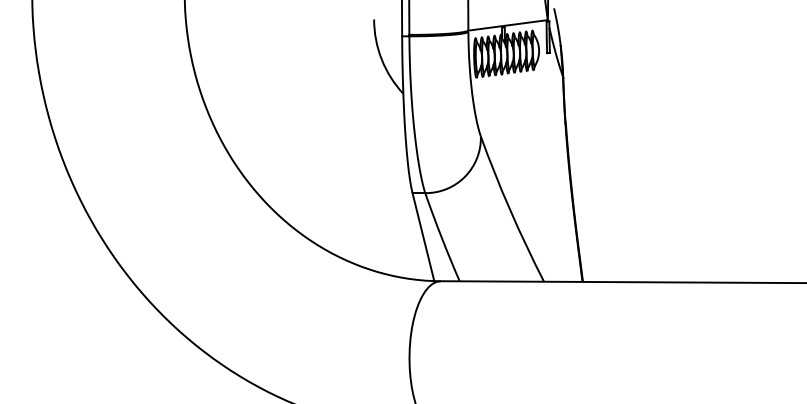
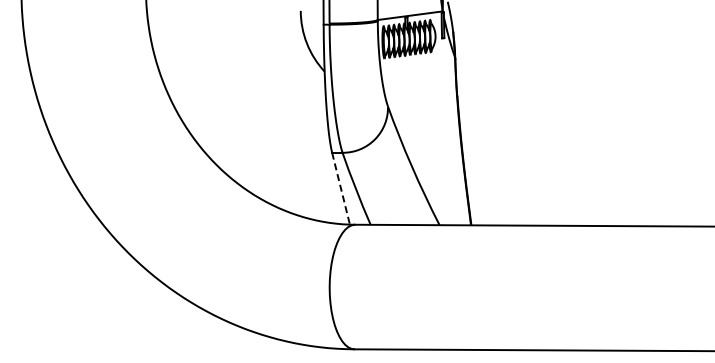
line: (423, 238) -> (341, 189), solid -> dashed

